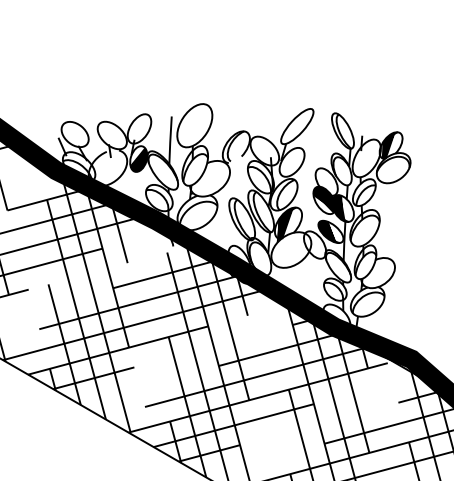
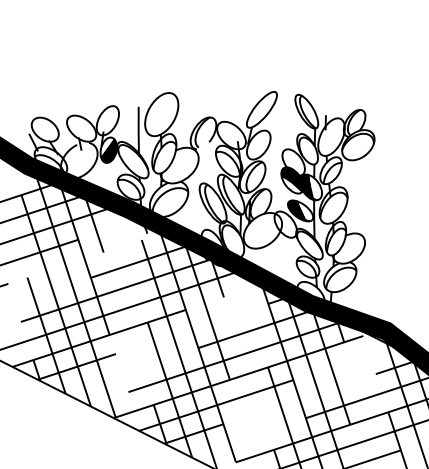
fill: (388, 145) -> (352, 123), removed
fill: (285, 223) -> (255, 205), removed

